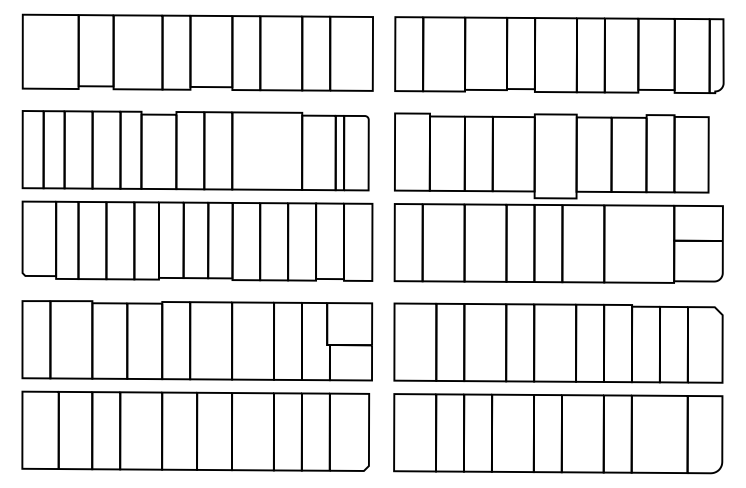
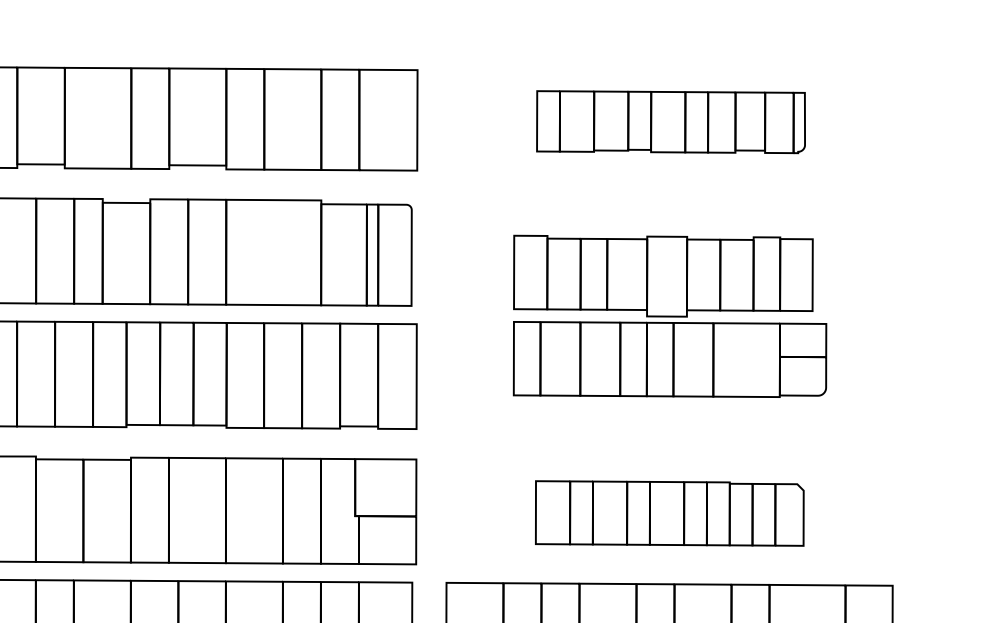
part: (559, 55) -> (671, 122), size x0.6
part: (558, 197) -> (669, 315), size x0.7
part: (558, 342) -> (669, 512), size x0.6

